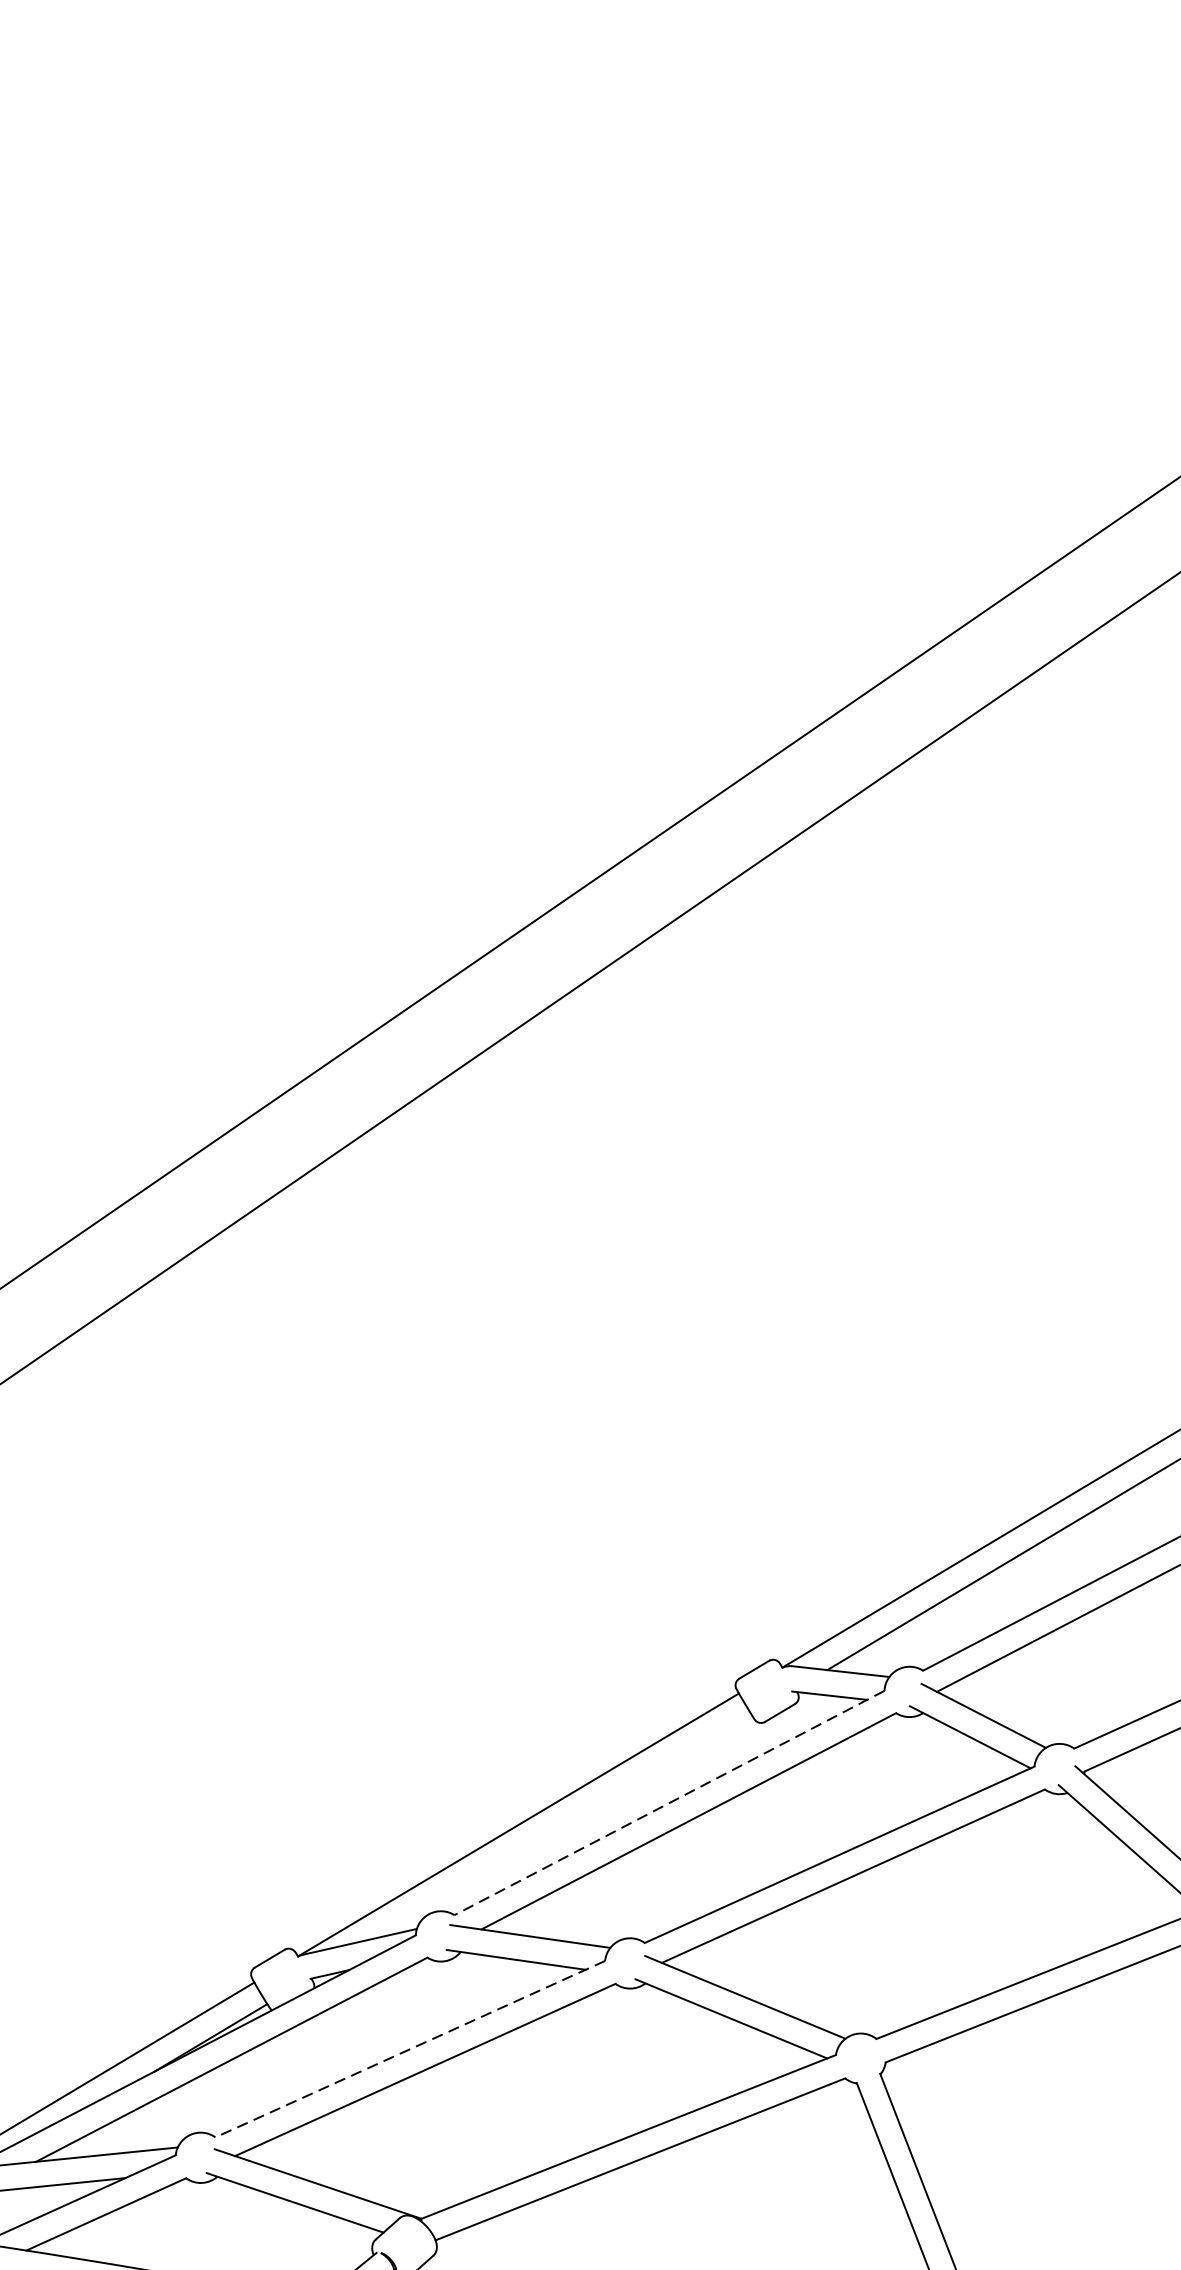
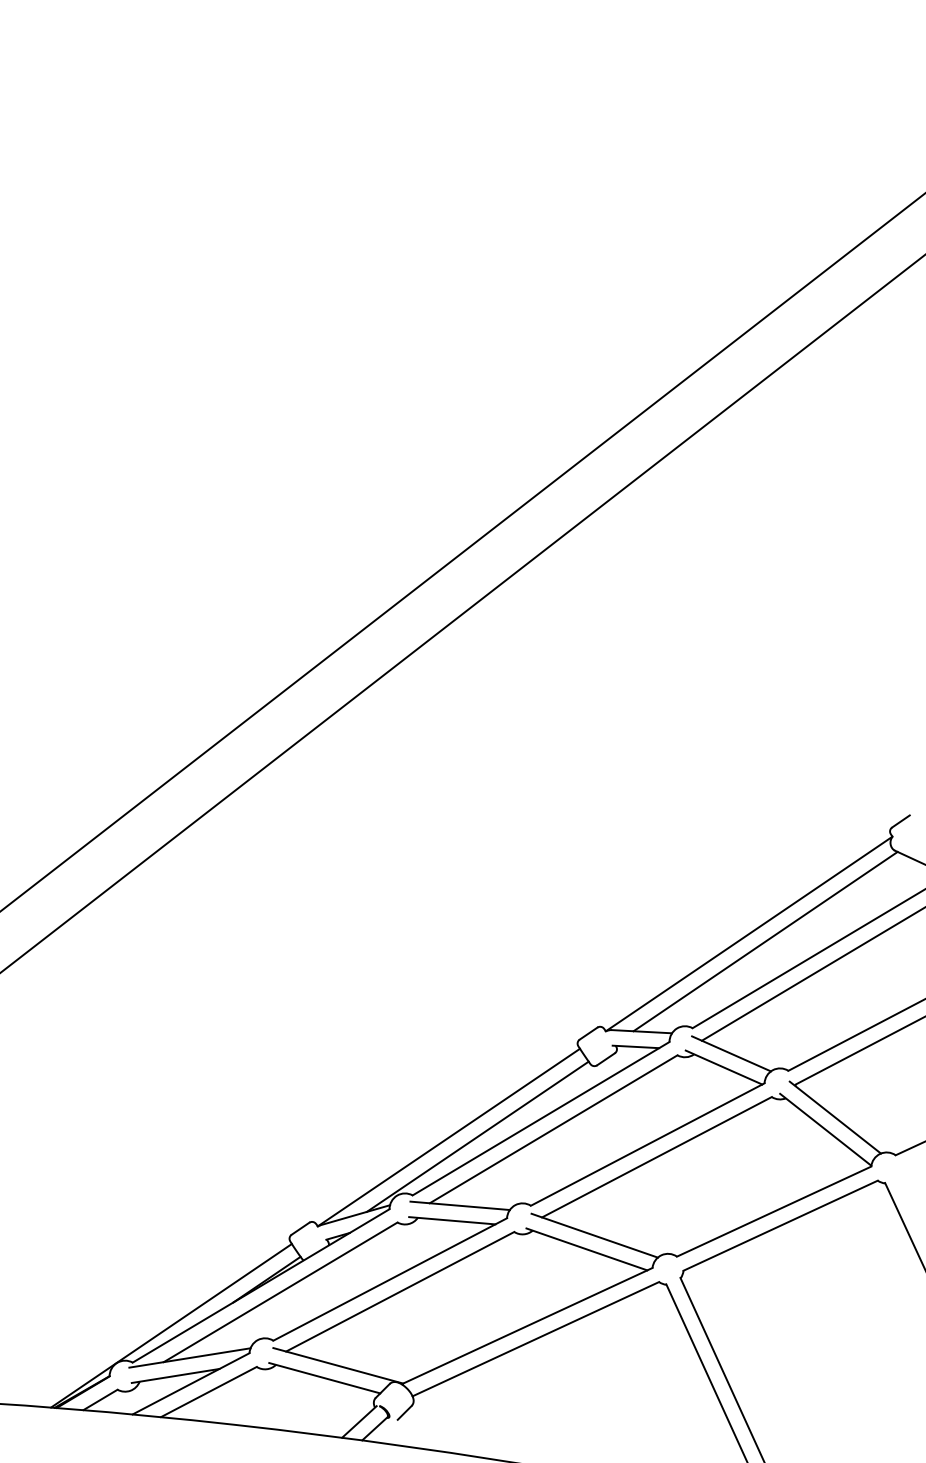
line: (670, 1802) -> (541, 1118), dashed -> solid
line: (564, 1825) -> (477, 1136), added
line: (410, 2049) -> (390, 1279), dashed -> solid

